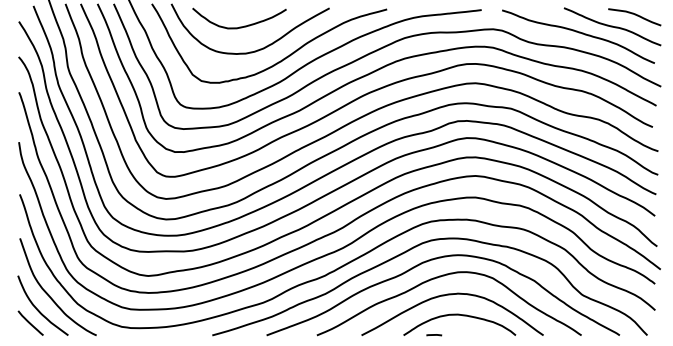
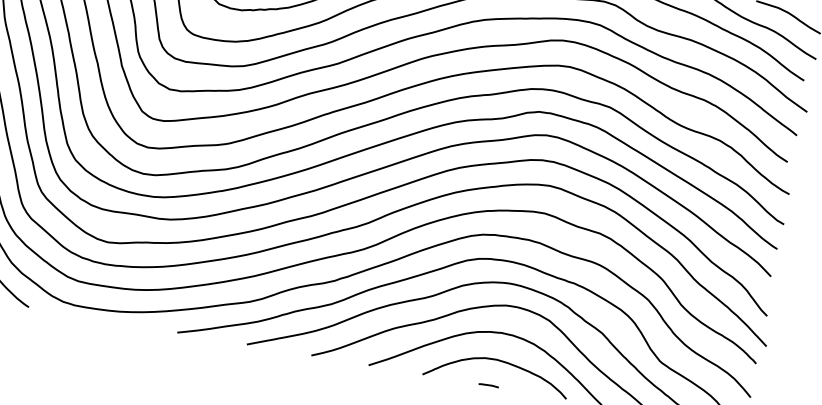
line: (434, 335) -> (489, 385), moved

